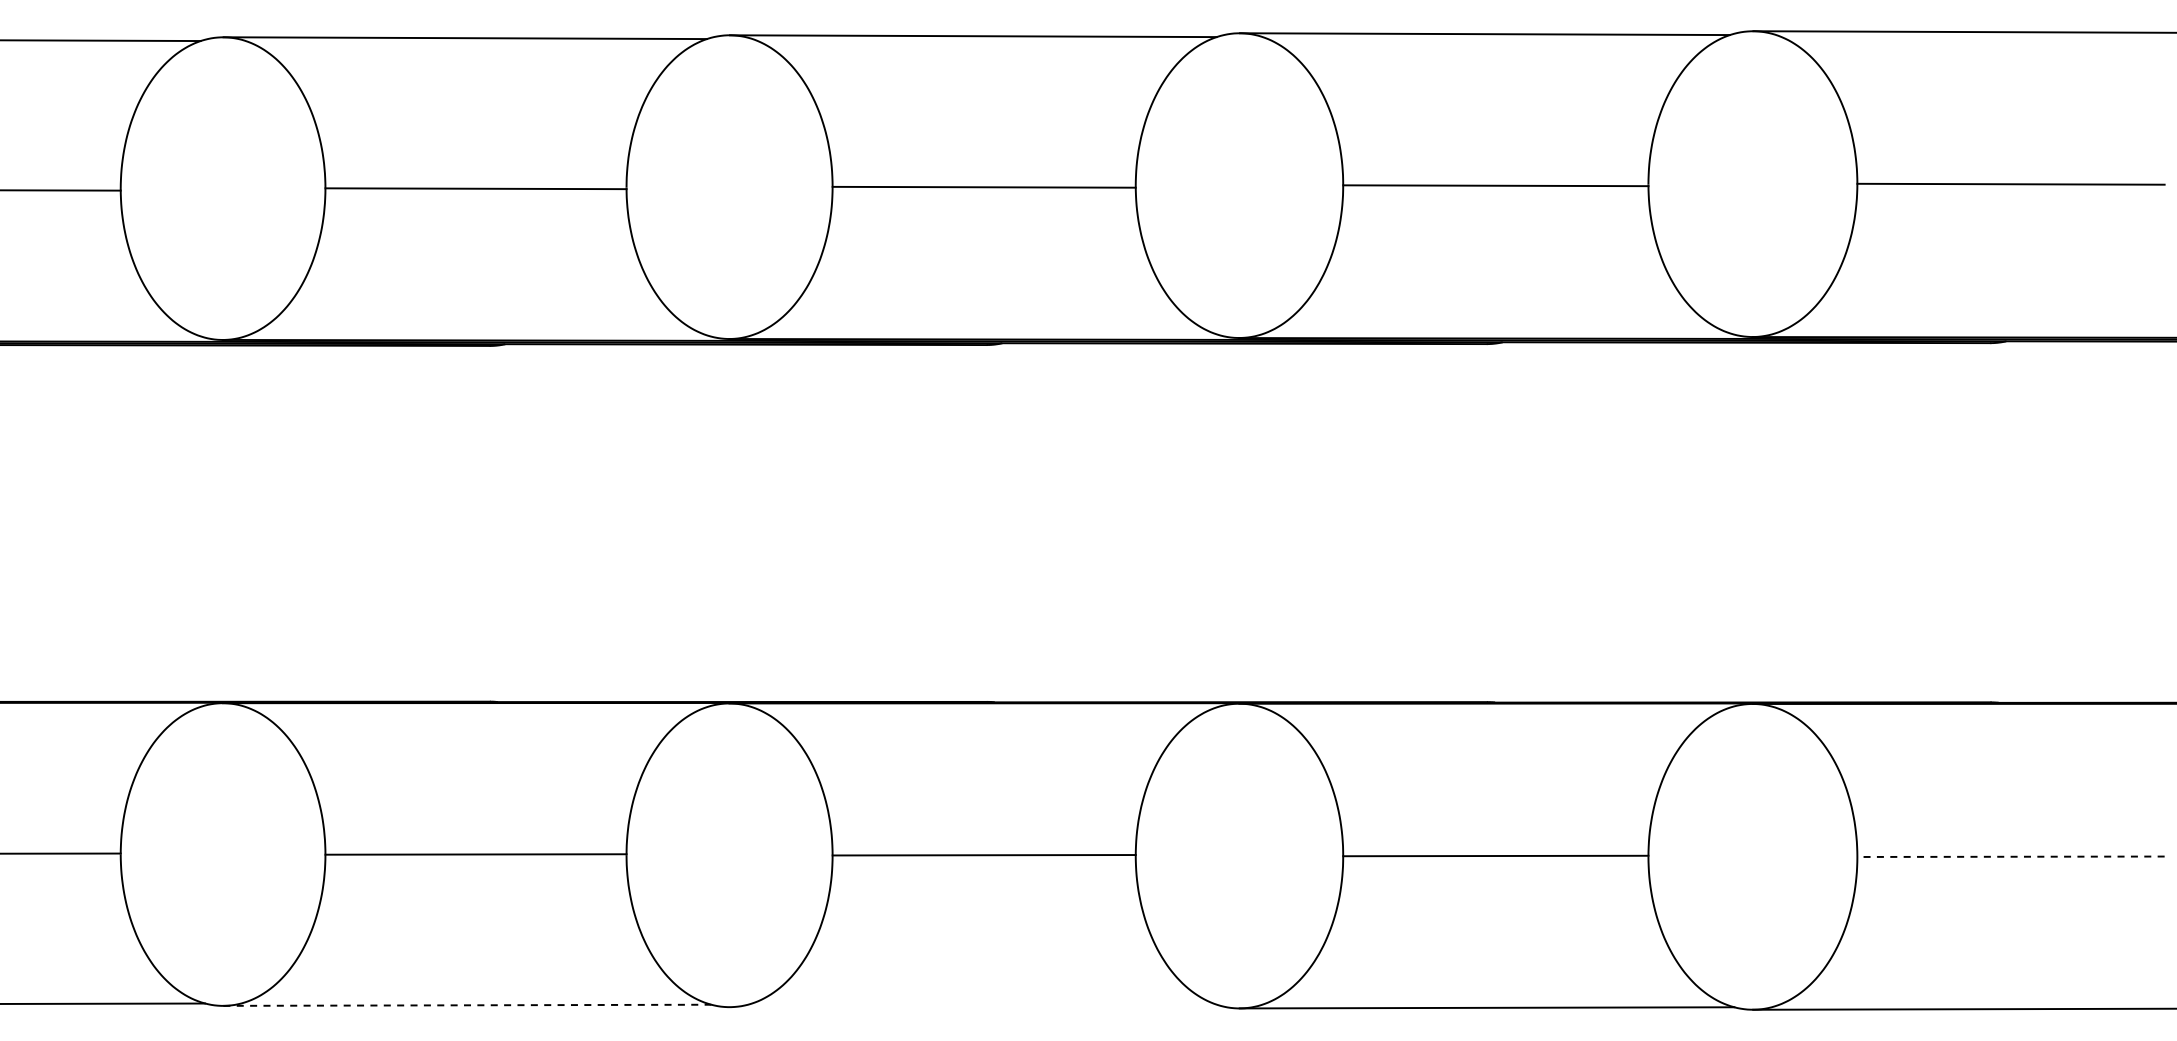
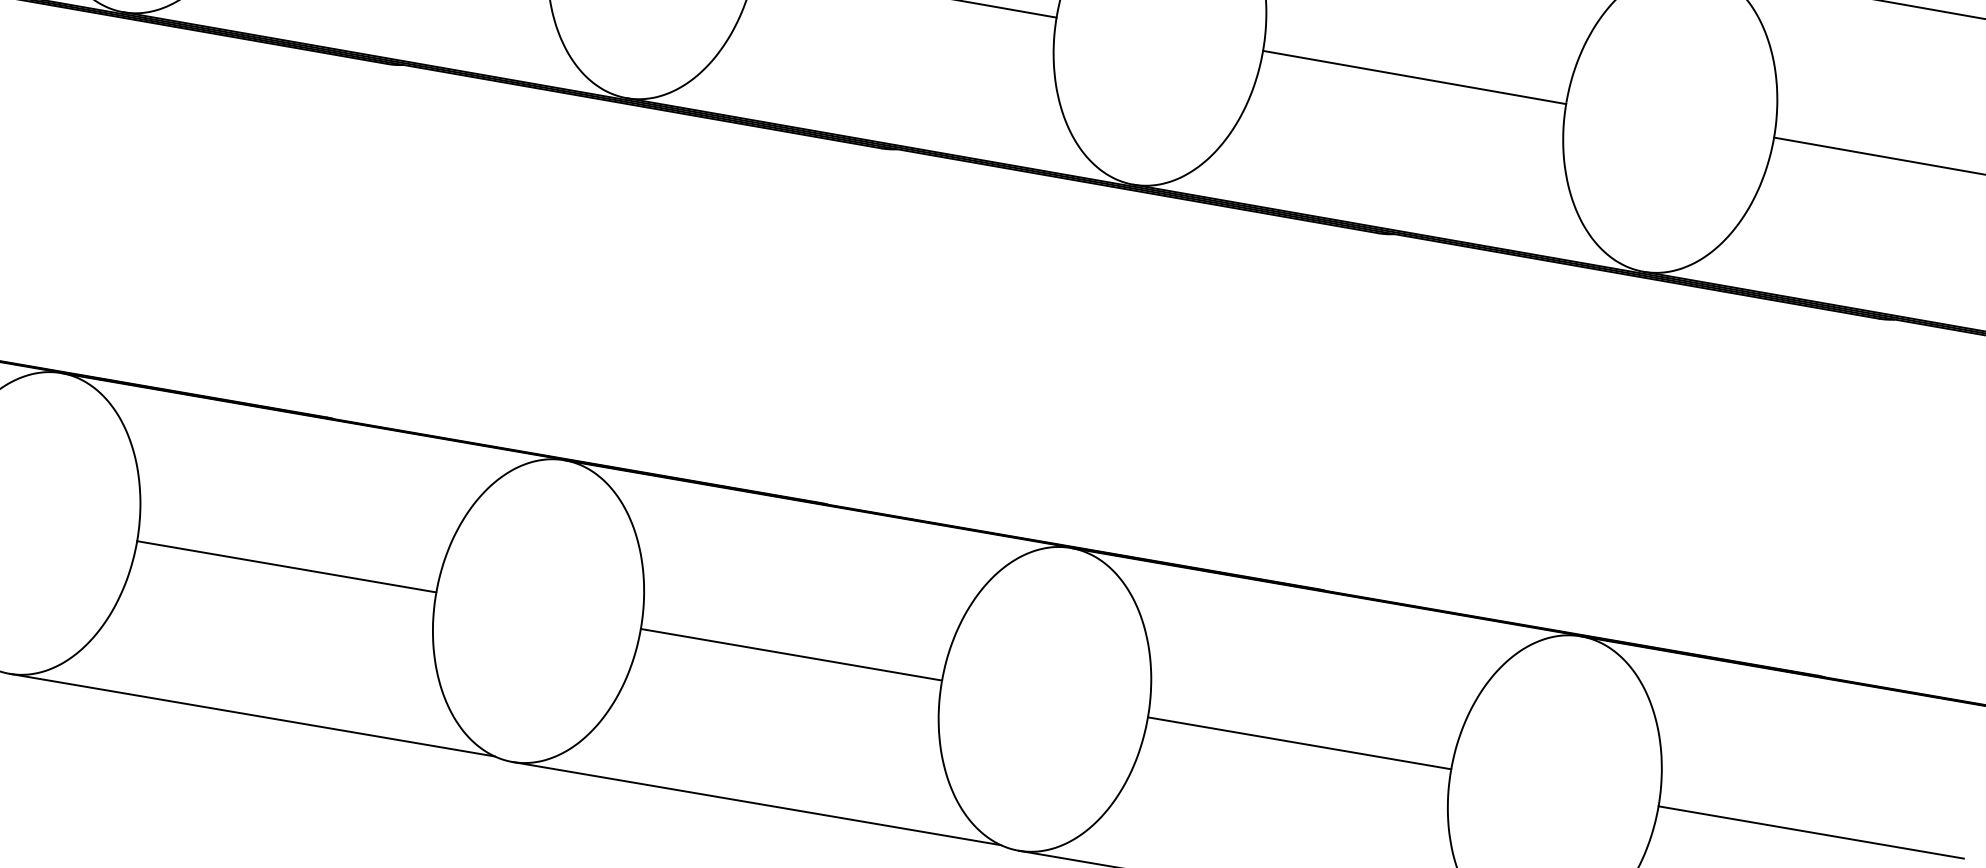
line: (2011, 856) -> (1811, 832), dashed -> solid
line: (467, 1005) -> (252, 715), dashed -> solid
line: (975, 1006) -> (756, 803), added

